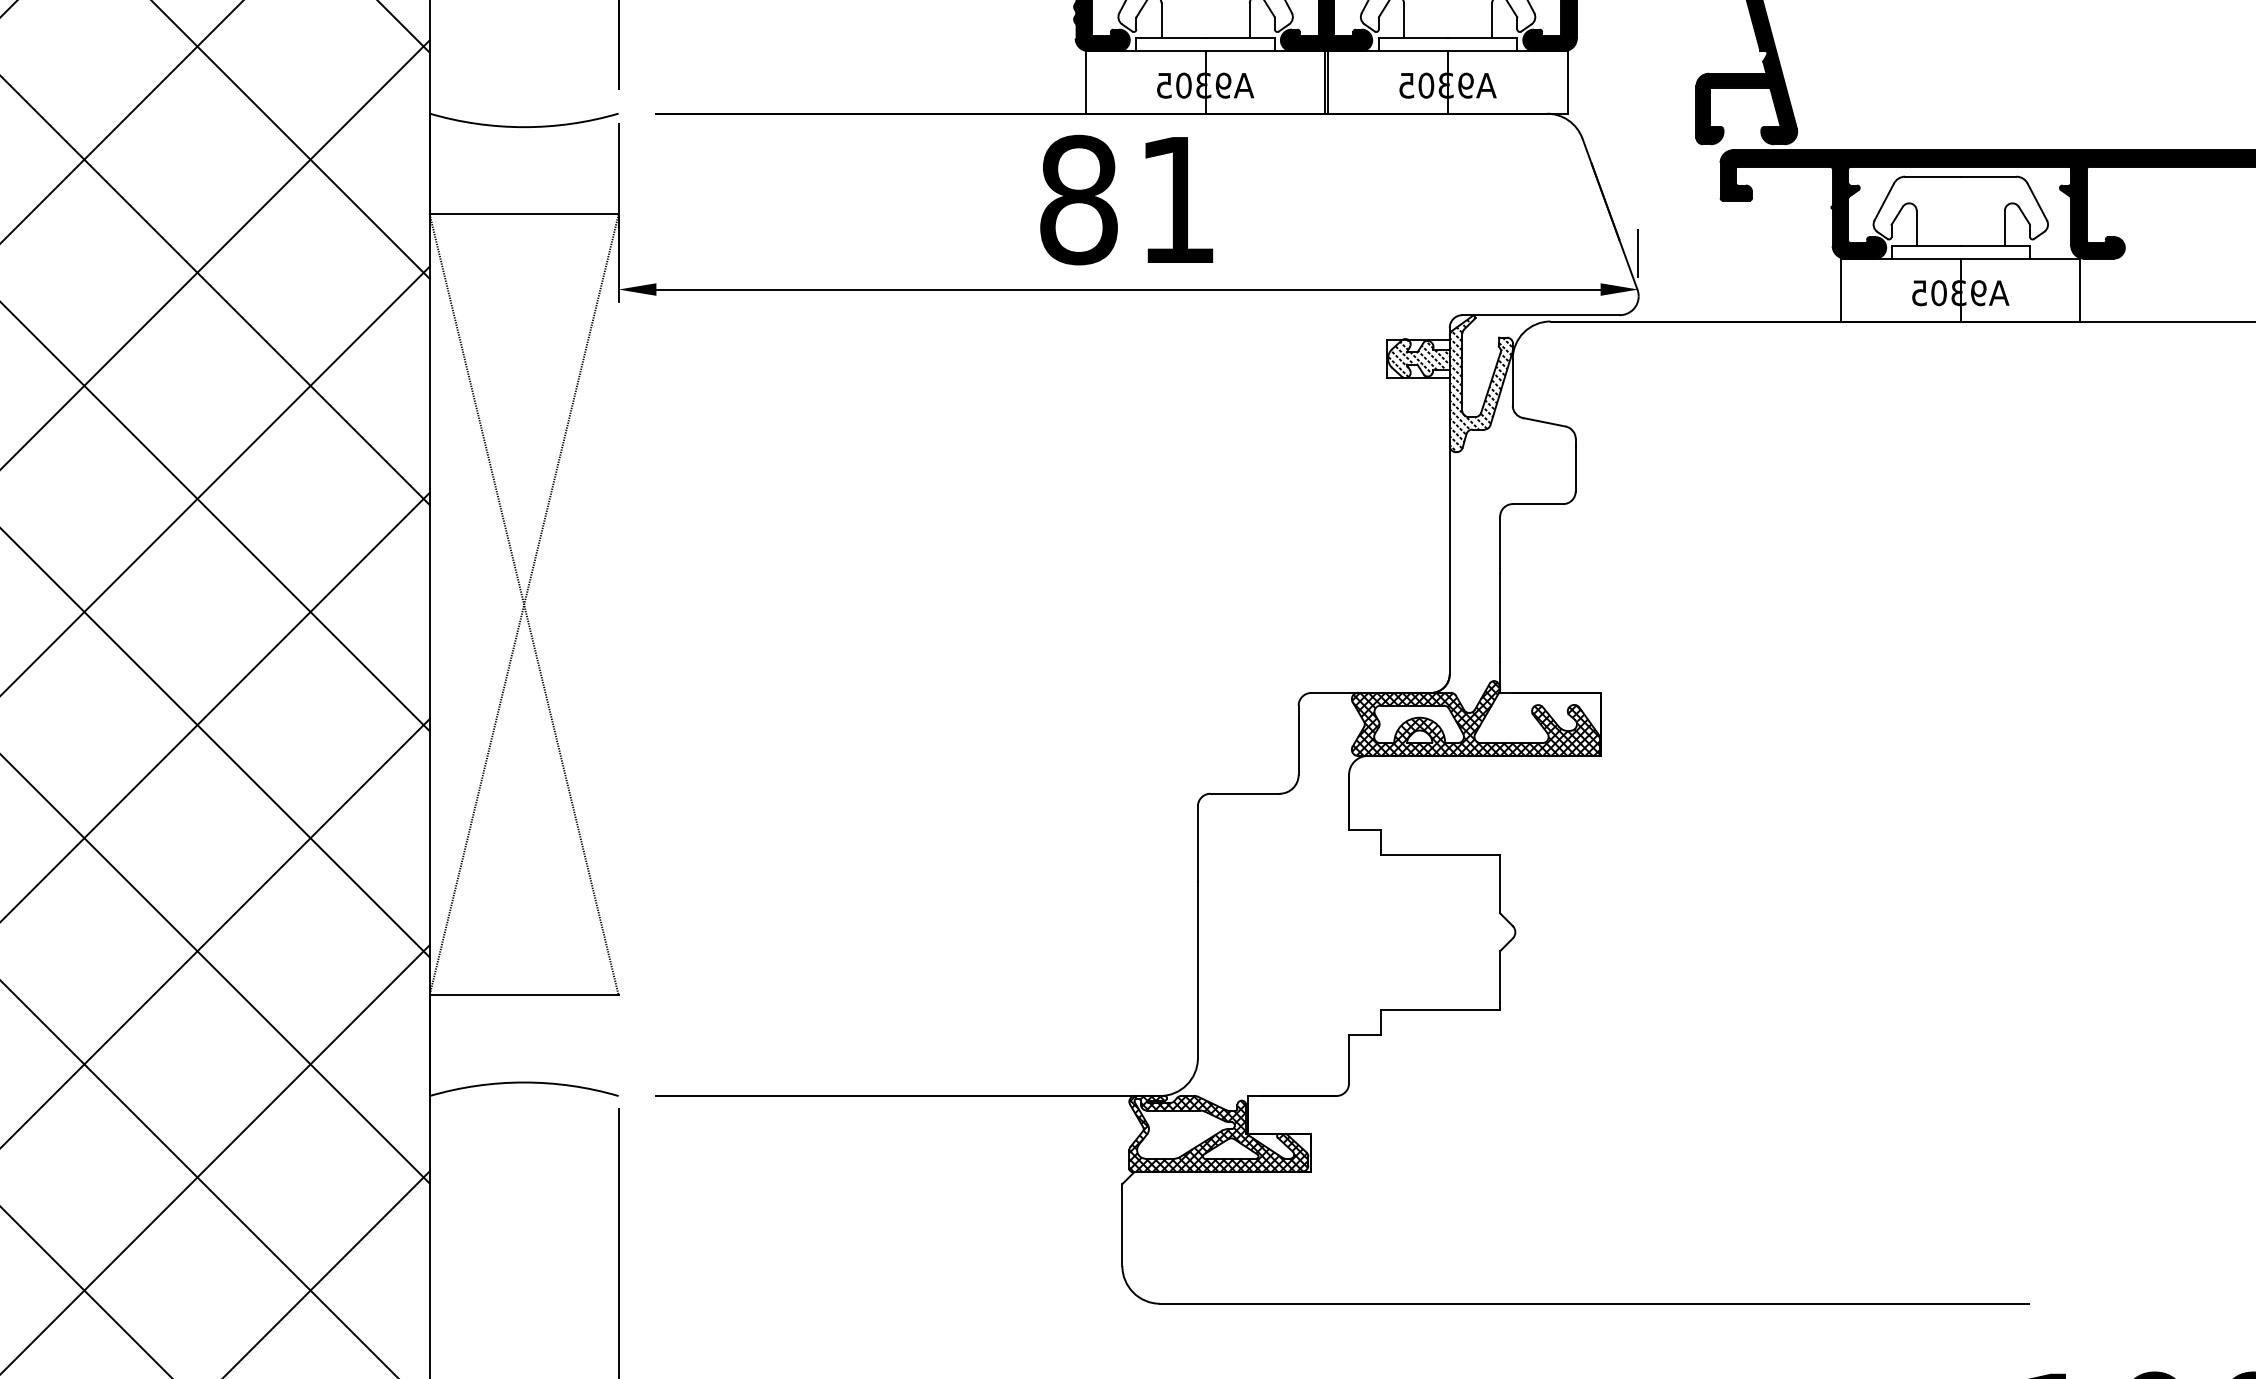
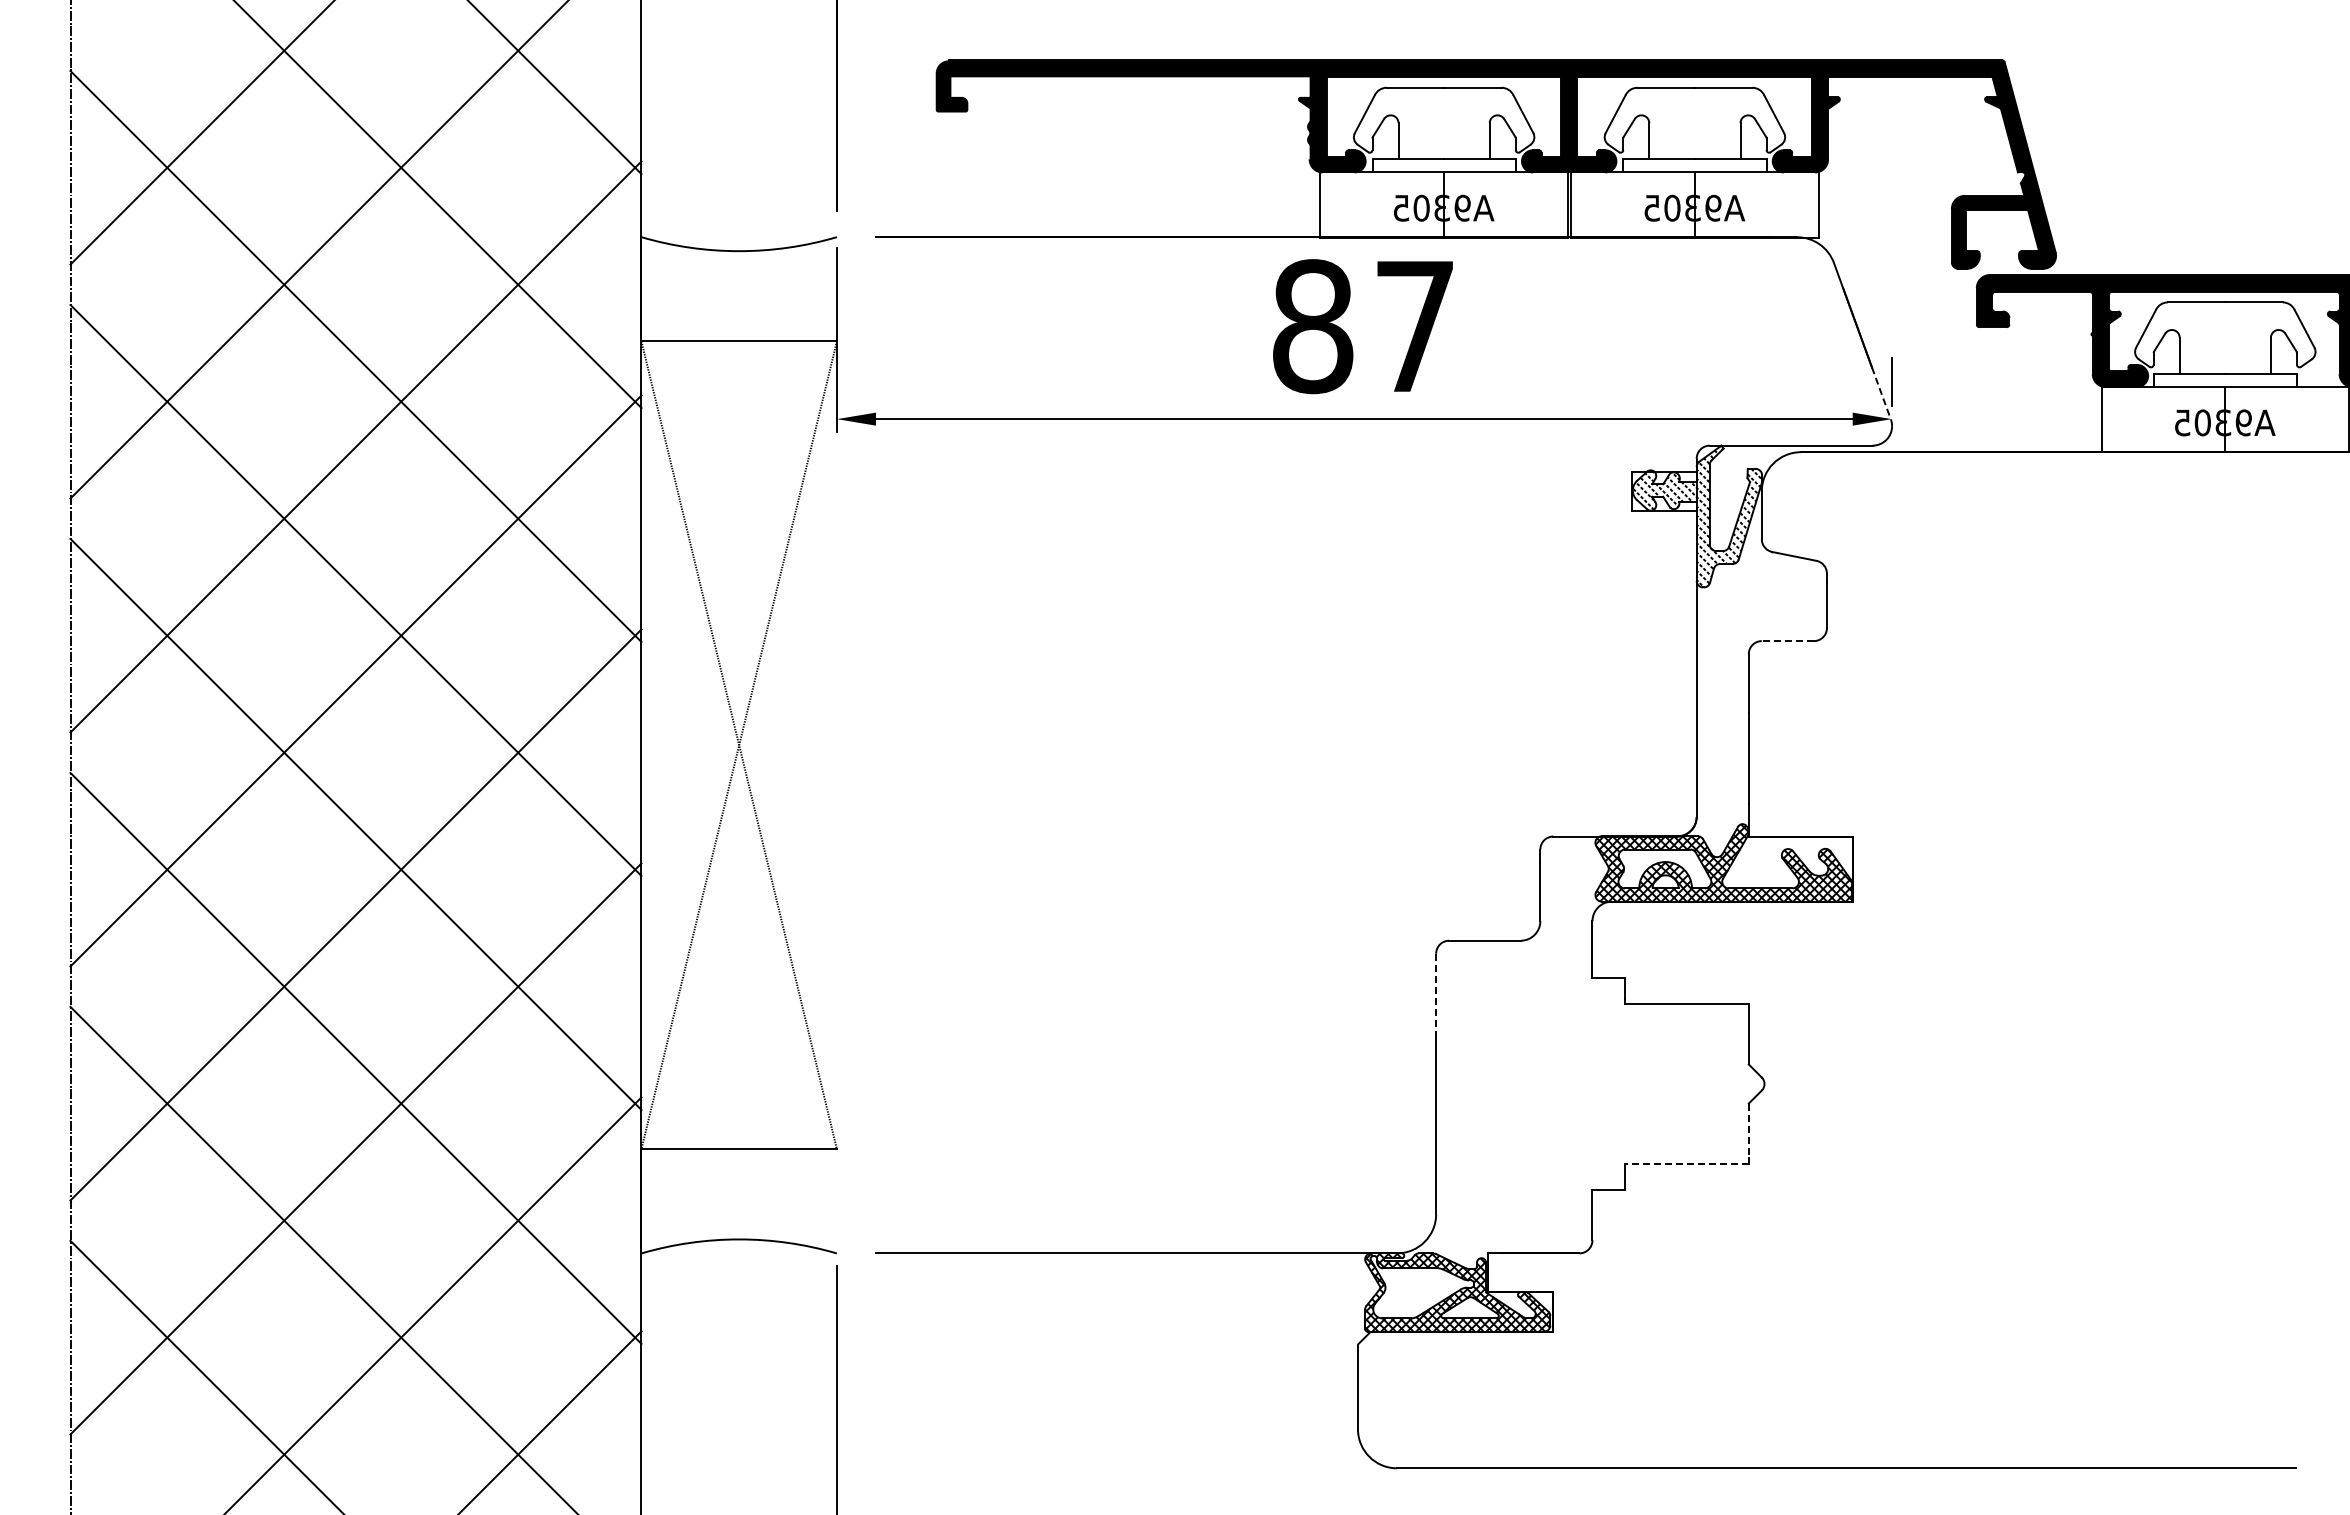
text: (1177, 199) -> (1414, 326), 81 -> 87
line: (1628, 264) -> (1881, 393), solid -> dashed
line: (1537, 504) -> (1787, 641), solid -> dashed
line: (1198, 844) -> (1436, 993), solid -> dashed
line: (1499, 978) -> (1748, 1131), solid -> dashed
line: (1439, 1010) -> (1686, 1164), solid -> dashed

